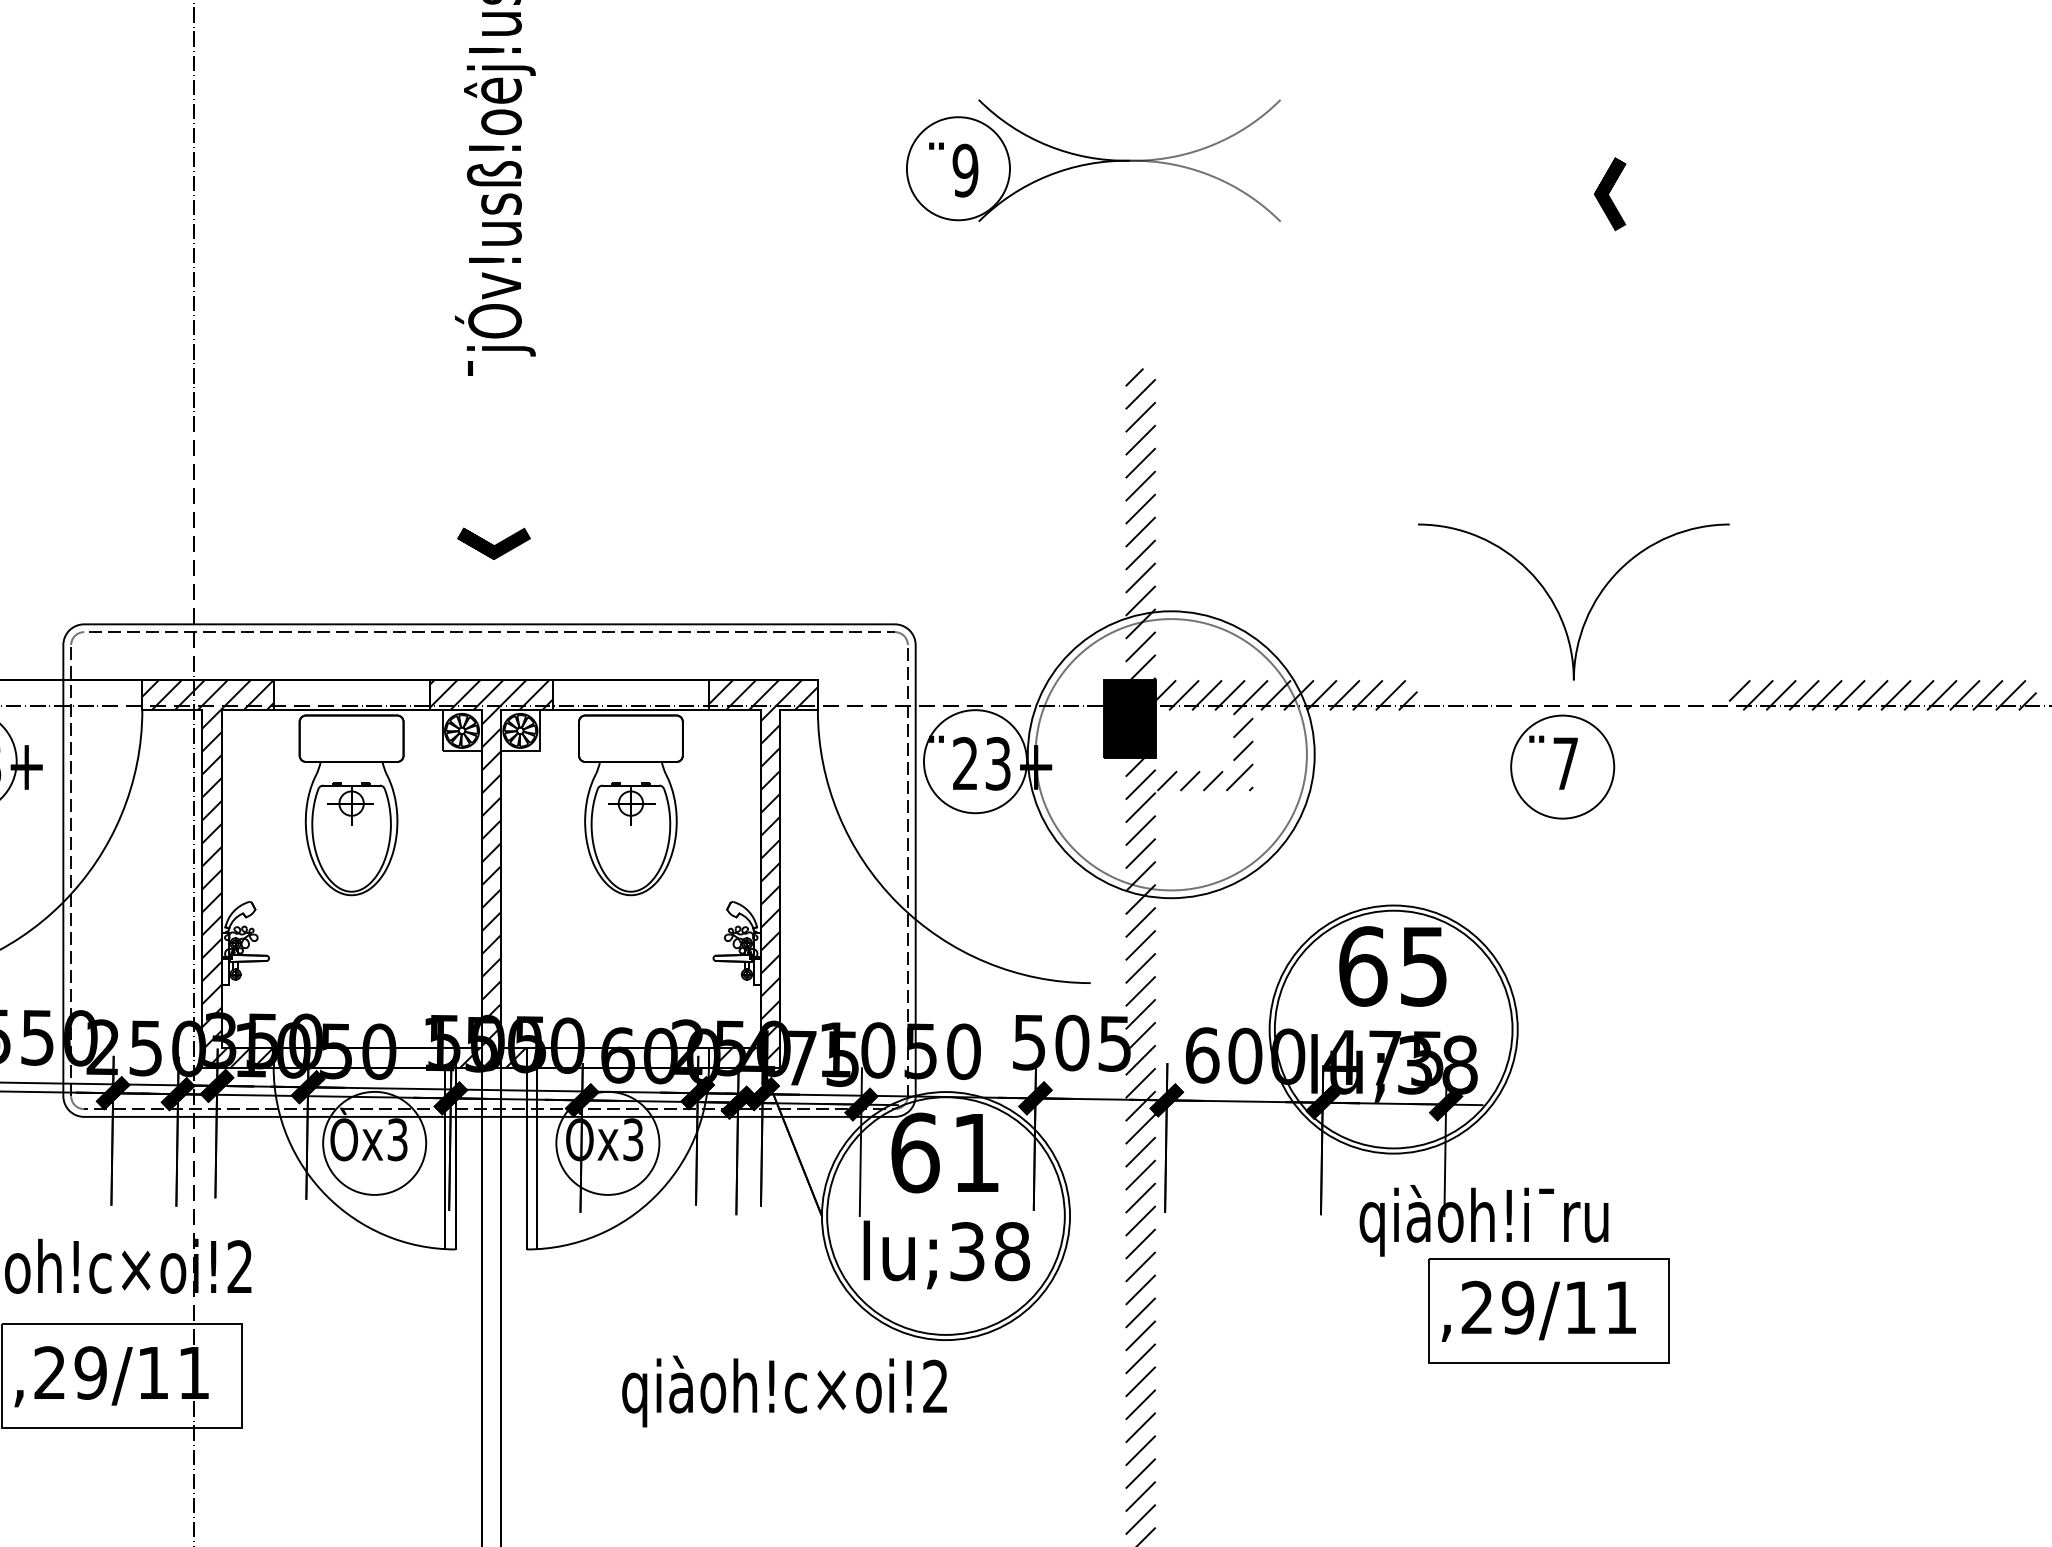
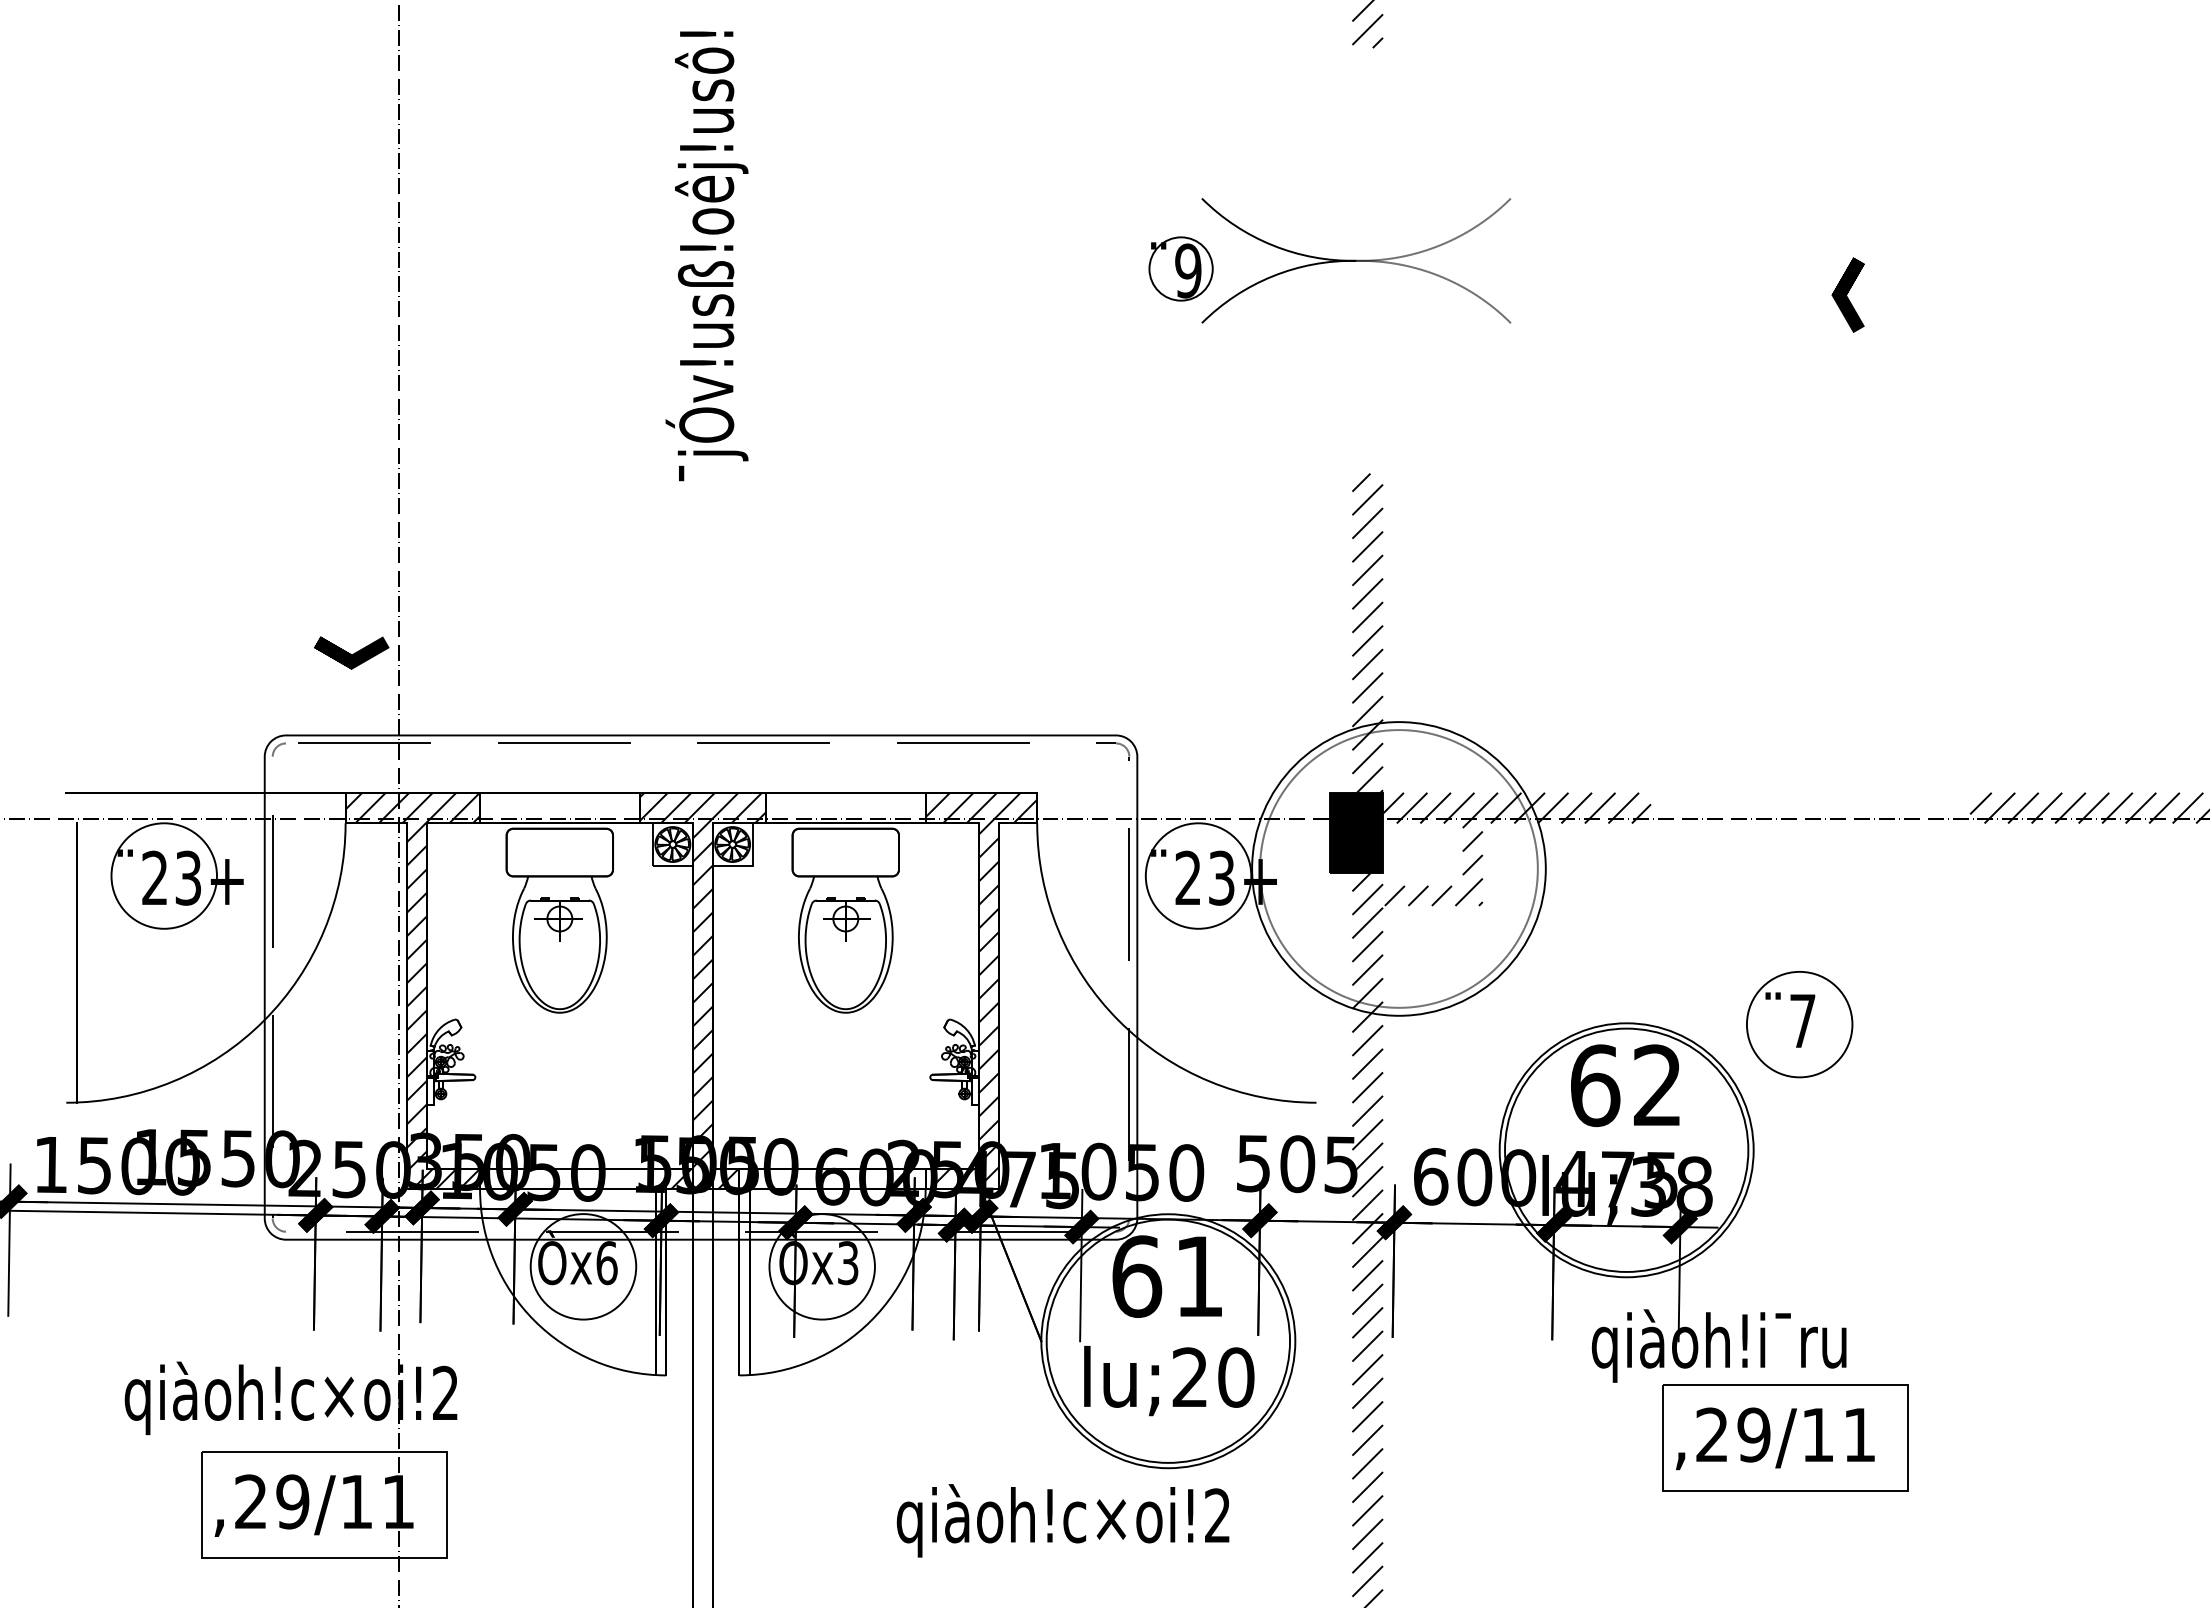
circle: (957, 168) -> (1180, 268), size x0.6
line: (492, 544) -> (350, 653), moved
part: (1557, 608) -> (1794, 719), removed
part: (1562, 767) -> (1799, 1024), moved
text: (1423, 966) -> (1657, 1085), 65 -> 62
text: (397, 1140) -> (606, 1263), Òx3 -> Òx6
text: (990, 1251) -> (1213, 1377), lu;38 -> lu;20
text: (783, 1391) -> (1062, 1520), moved

